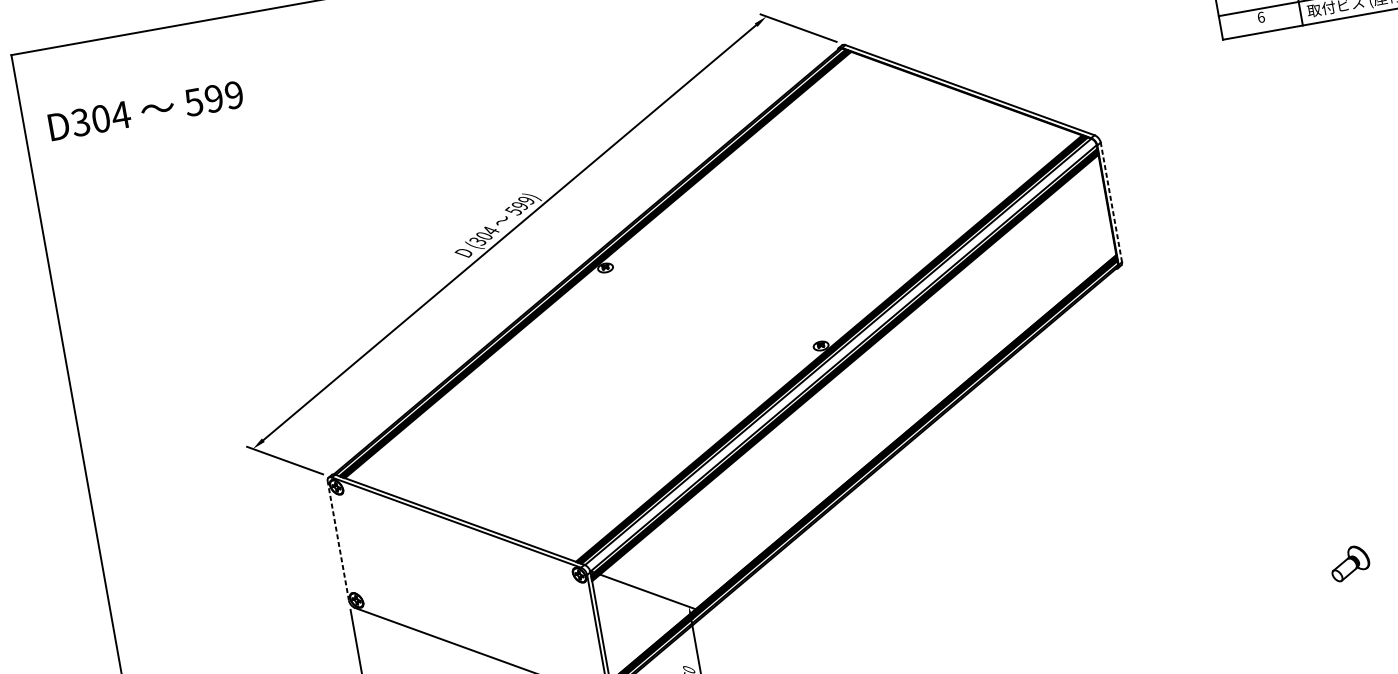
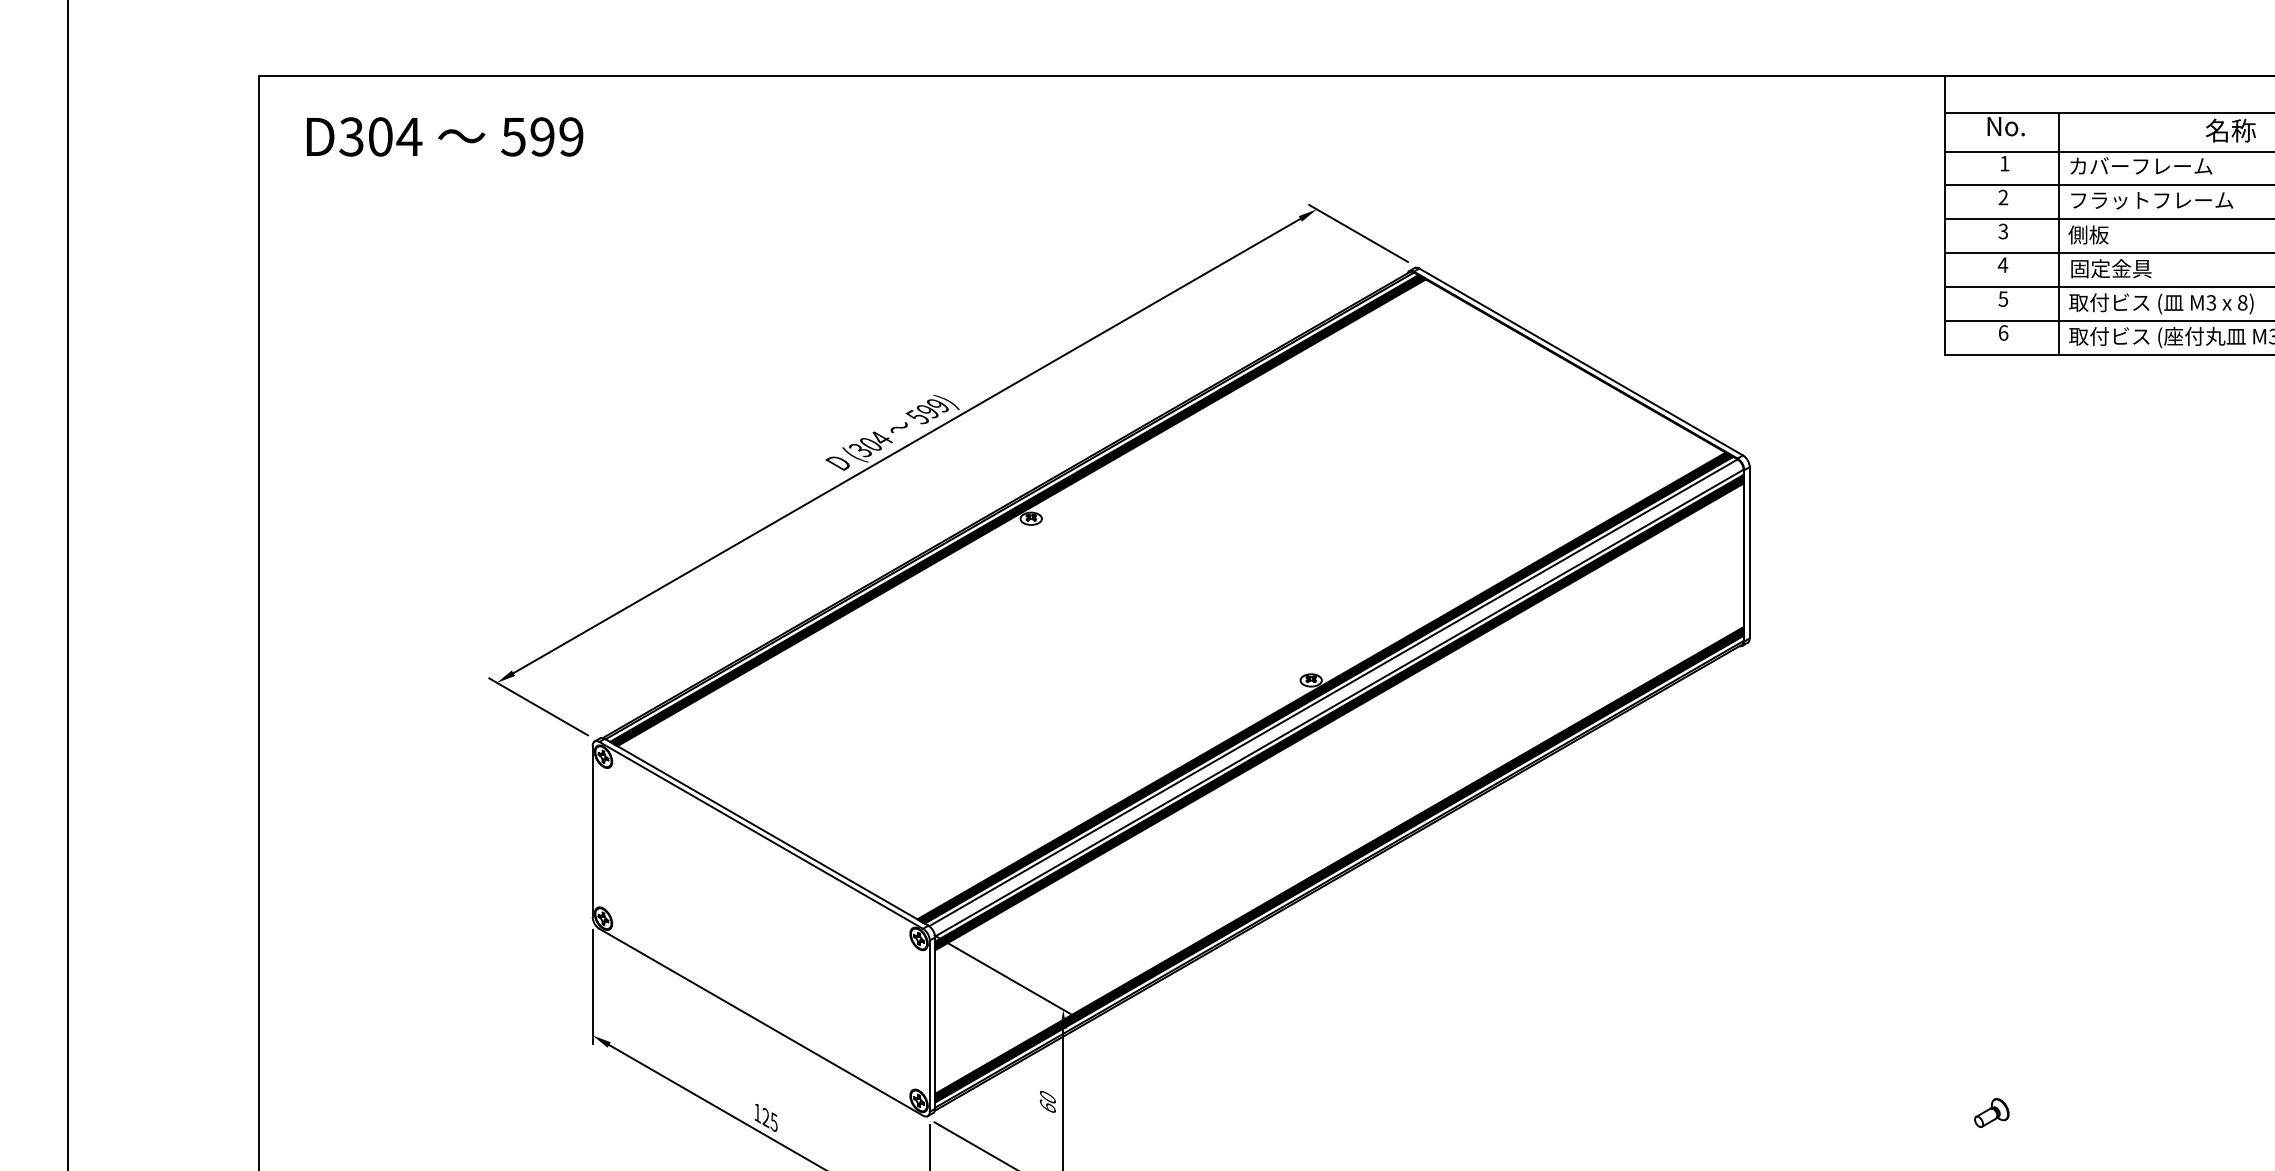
text: (146, 110) -> (445, 136), moved
line: (1111, 202) -> (1749, 552), dashed -> solid
line: (338, 540) -> (592, 831), dashed -> solid
part: (1349, 563) -> (1991, 1112), size x0.62

